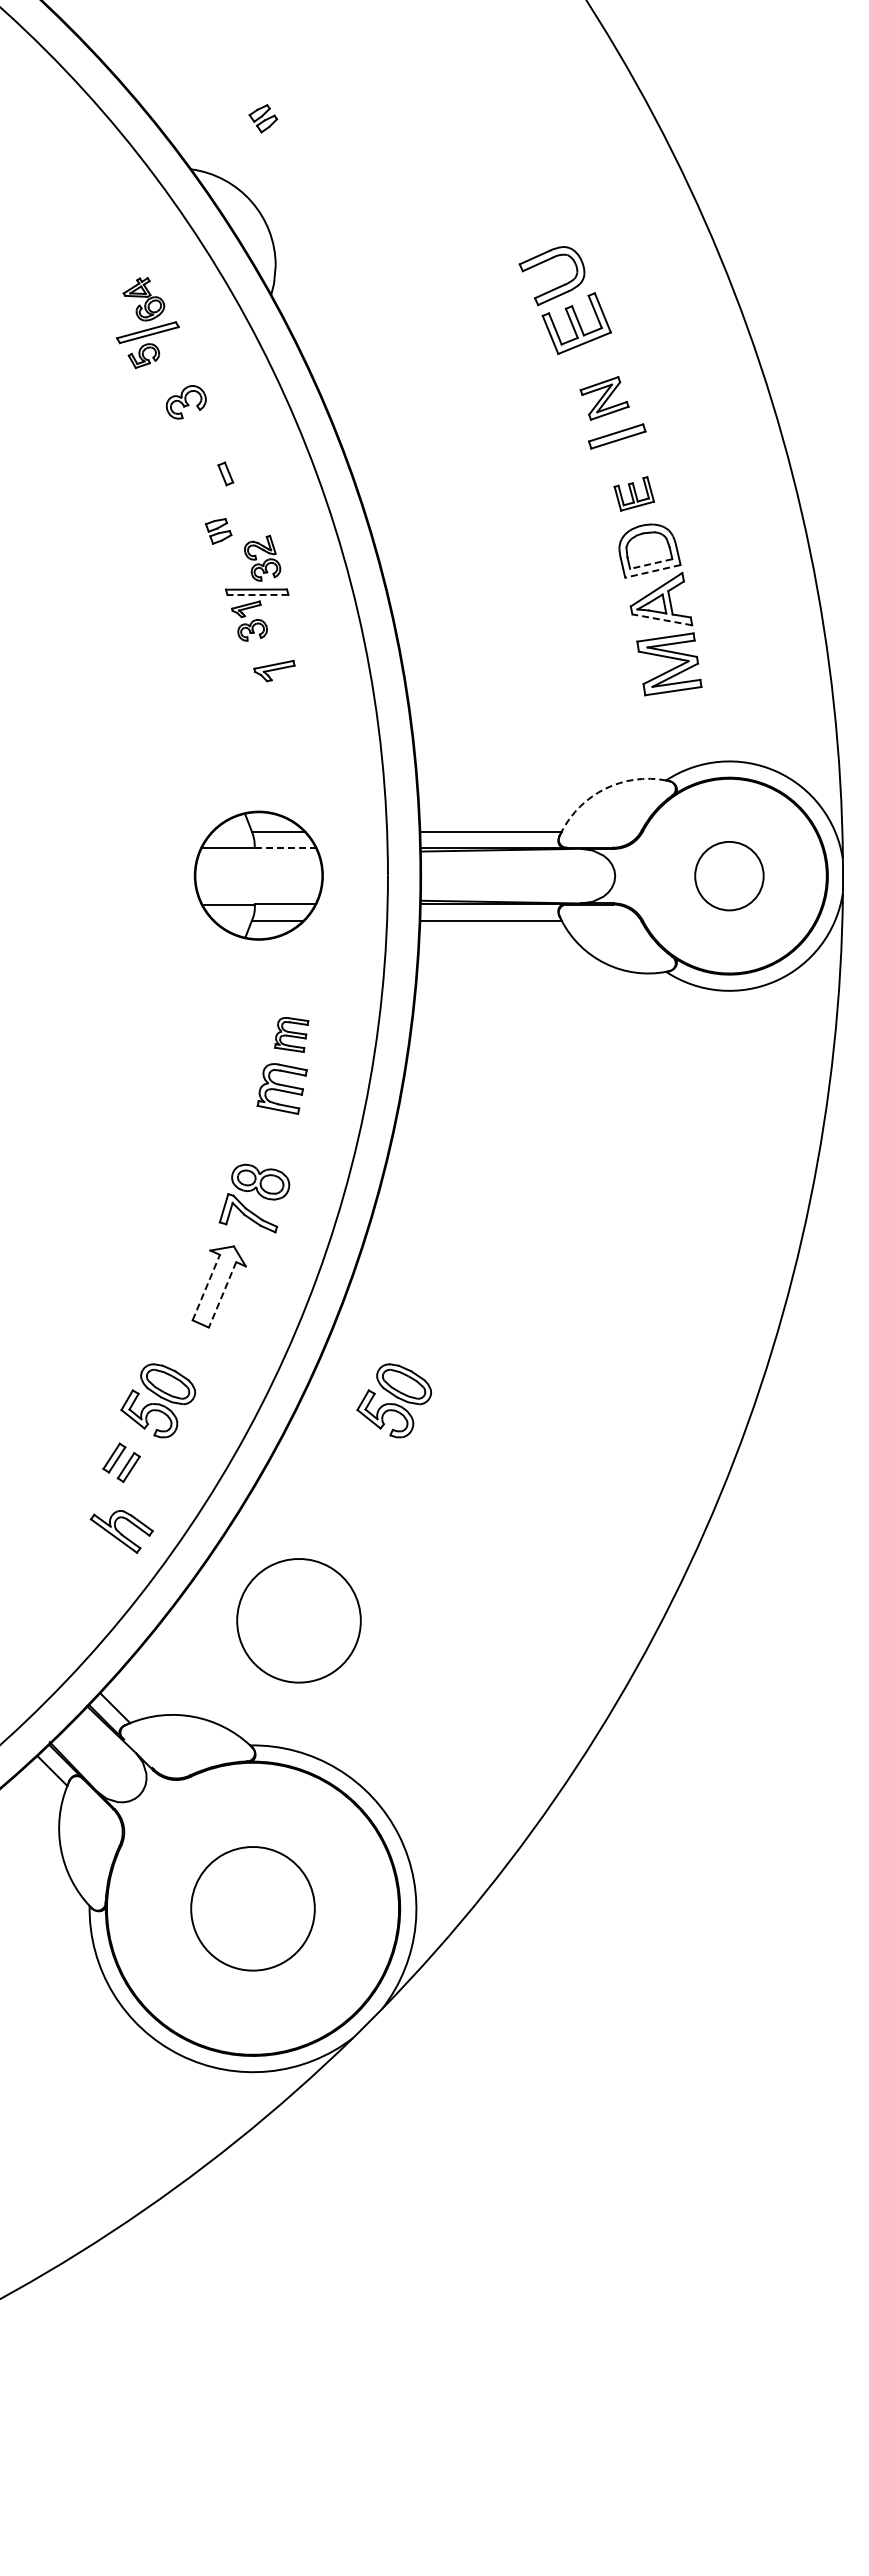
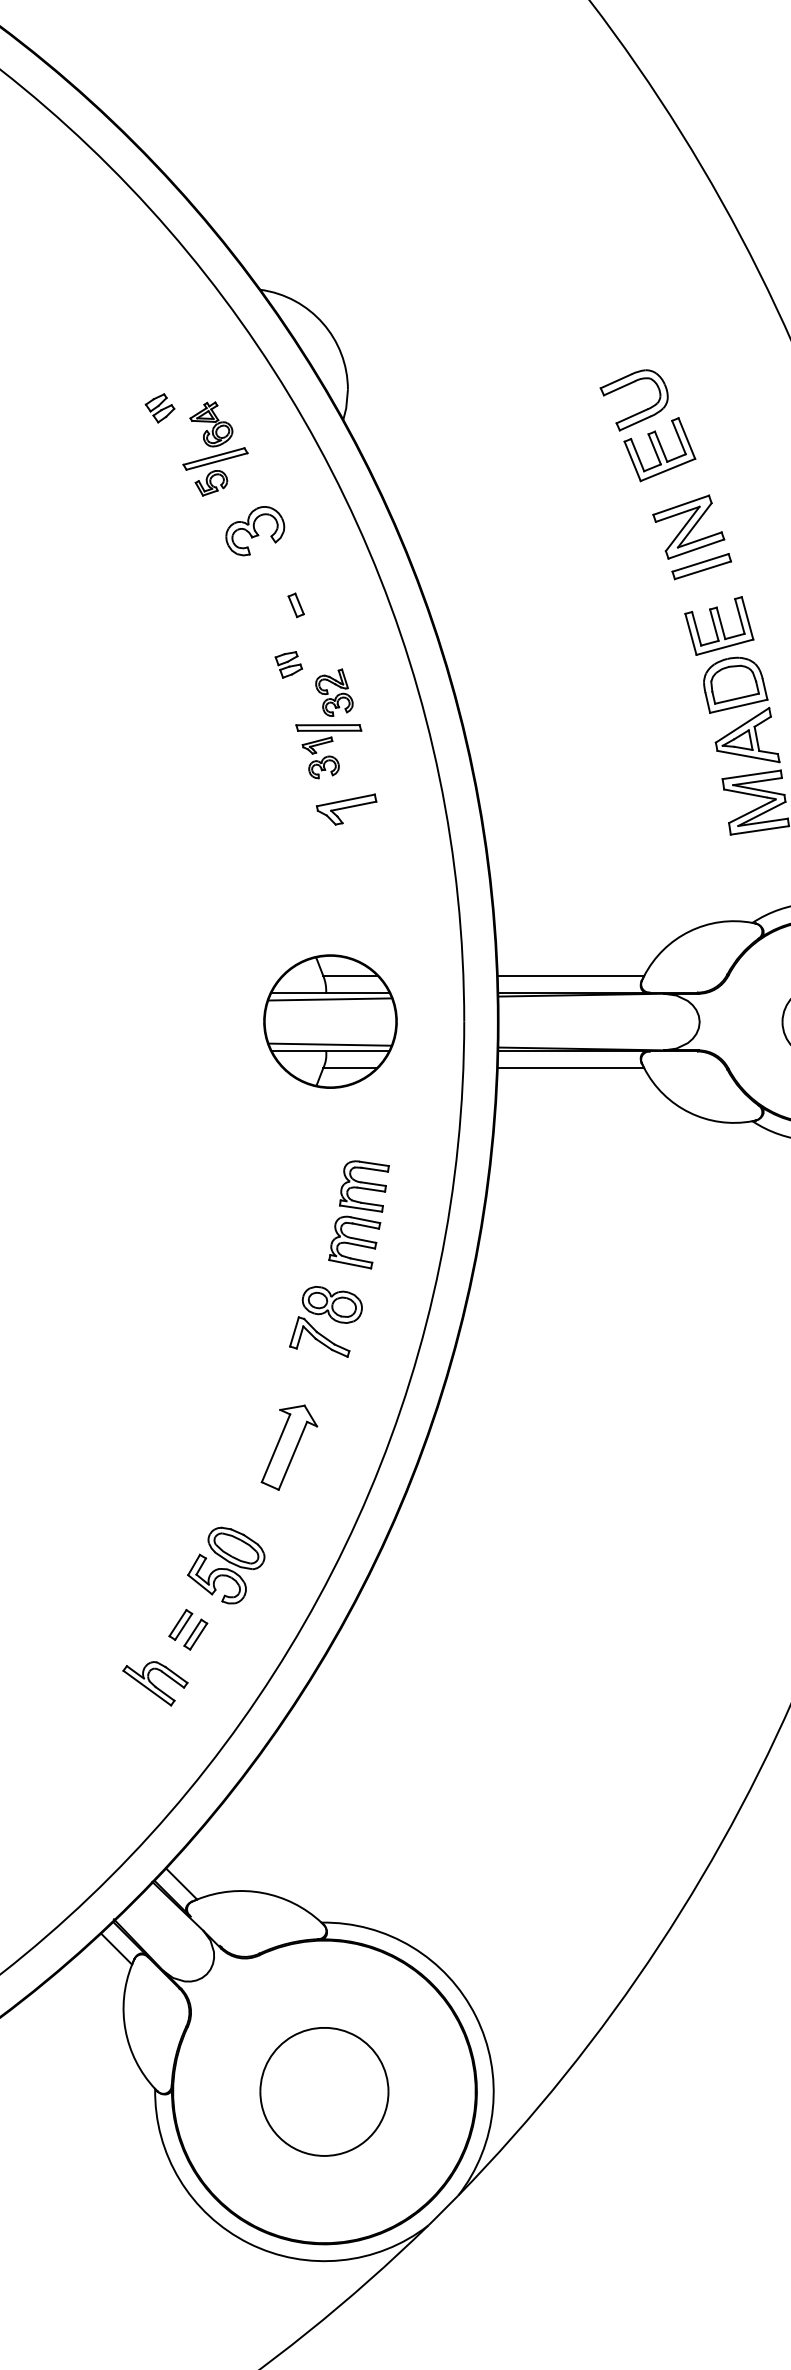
part: (263, 118) -> (160, 408), moved
part: (604, 398) -> (688, 527), size x1.43
part: (186, 402) -> (255, 531), size x1.43
part: (634, 493) -> (719, 625), size x1.67
line: (651, 564) -> (737, 699), dashed -> solid
line: (652, 571) -> (738, 706), dashed -> solid
line: (257, 595) -> (329, 731), dashed -> solid
line: (661, 619) -> (747, 756), dashed -> solid
part: (274, 670) -> (346, 809), size x1.43
arc: (605, 788) -> (689, 931), dashed -> solid
line: (285, 847) -> (358, 992), dashed -> solid
line: (258, 854) -> (330, 999), added
line: (258, 897) -> (330, 1044), added
part: (291, 1034) -> (364, 1186), size x1.43
part: (254, 1198) -> (325, 1321), moved
line: (206, 1287) -> (276, 1448), dashed -> solid
line: (222, 1295) -> (292, 1456), dashed -> solid
part: (394, 1400) -> (471, 1565), removed
part: (121, 1531) -> (155, 1683), moved
part: (298, 1620) -> (371, 1793), removed

